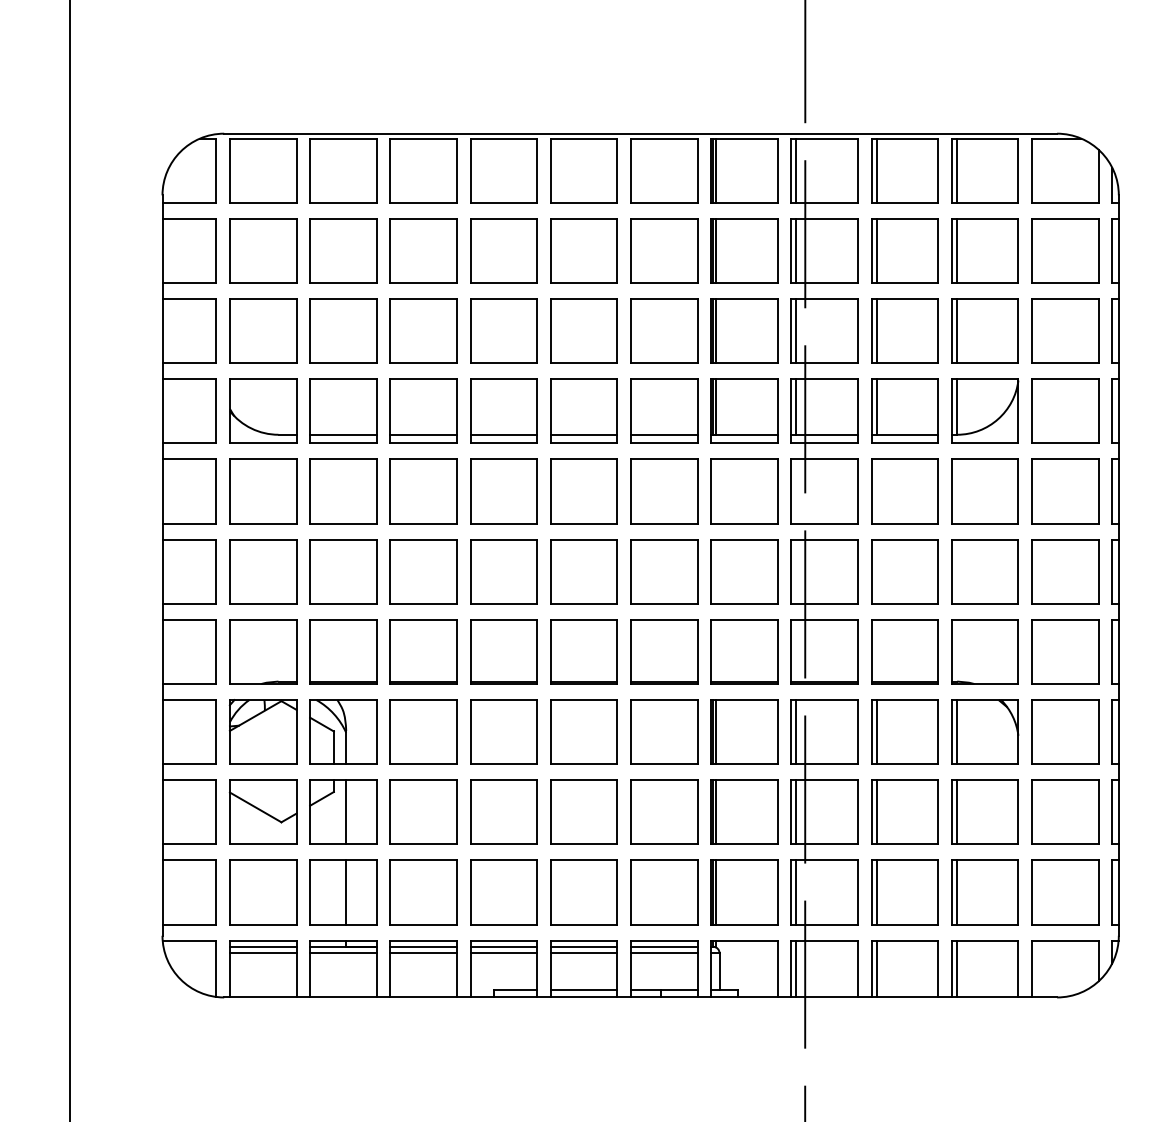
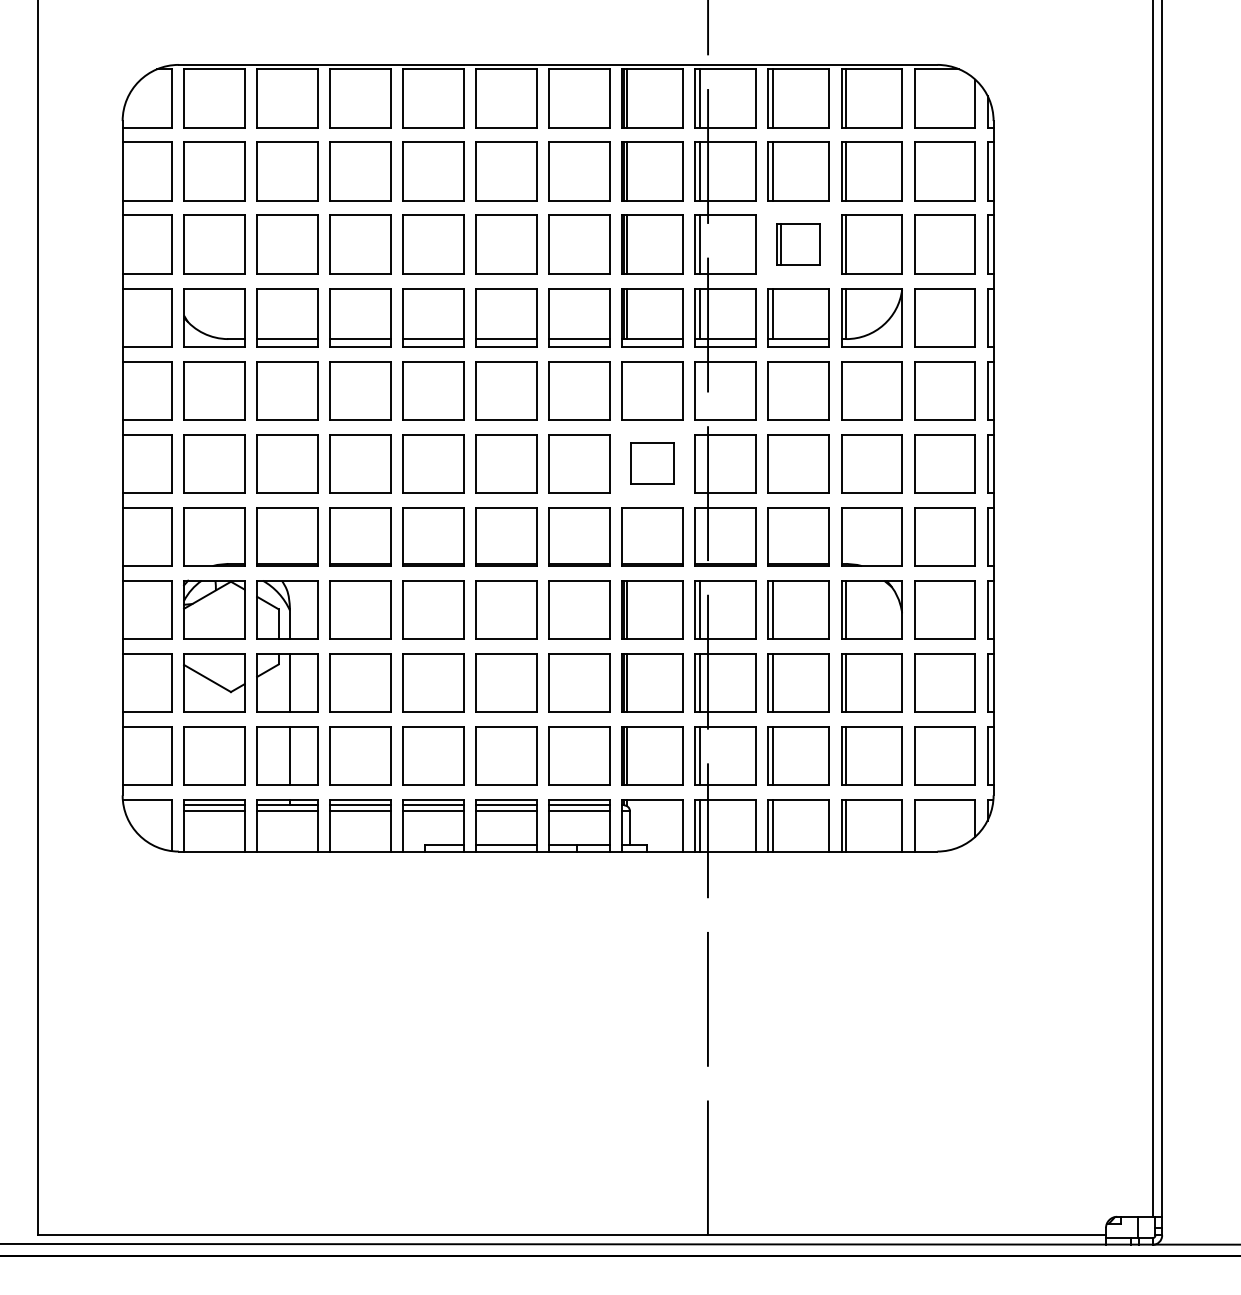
part: (904, 330) -> (798, 244), size x0.7
part: (744, 571) -> (652, 463), size x0.7

